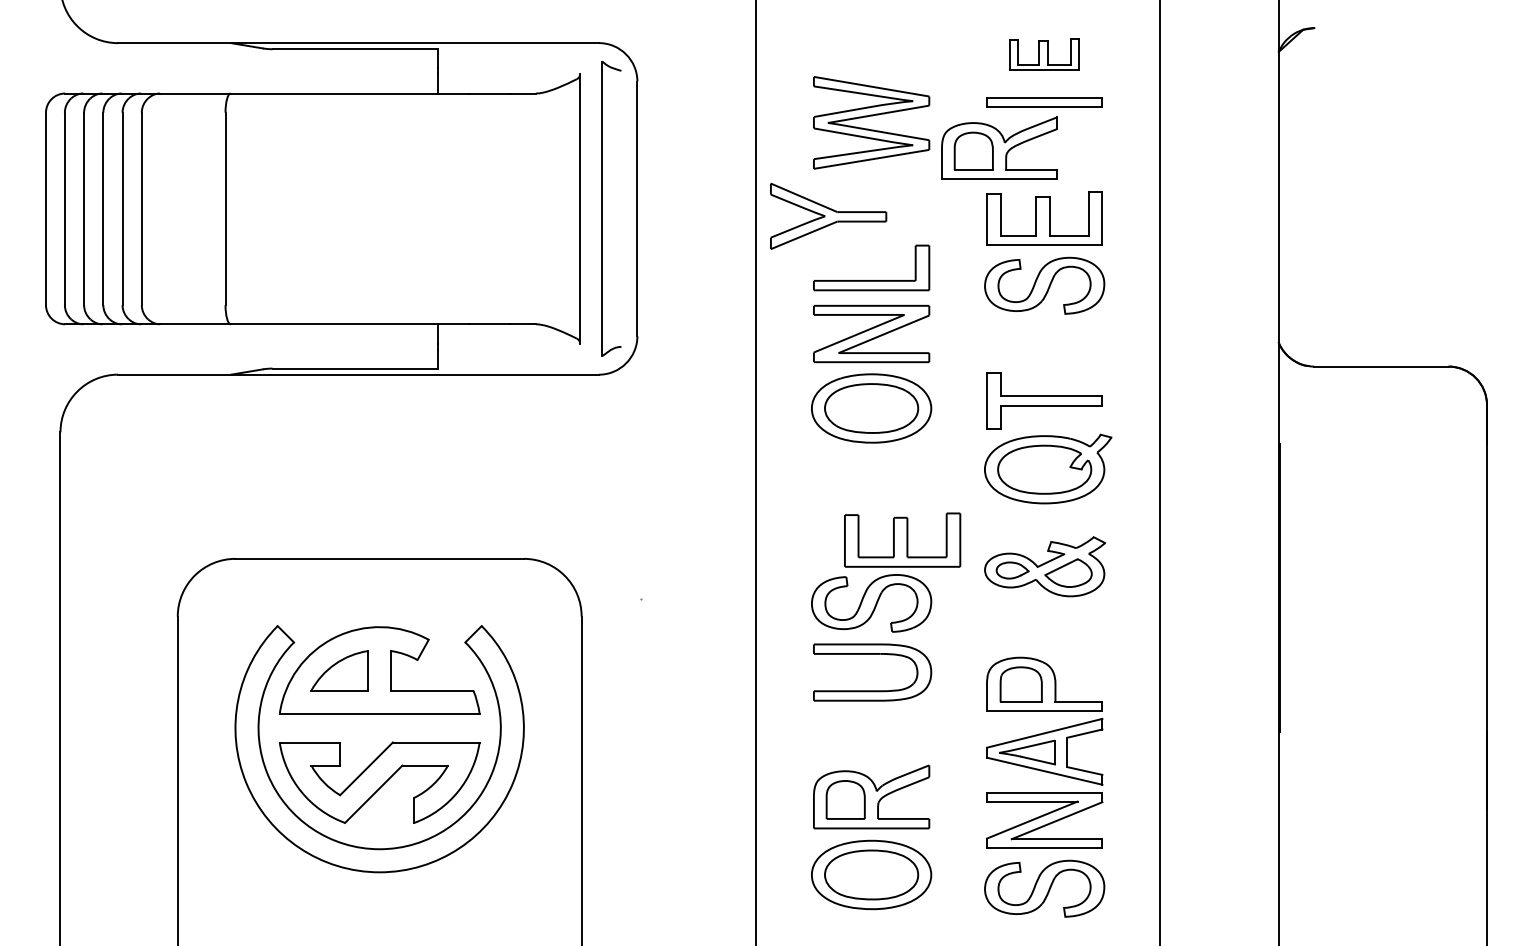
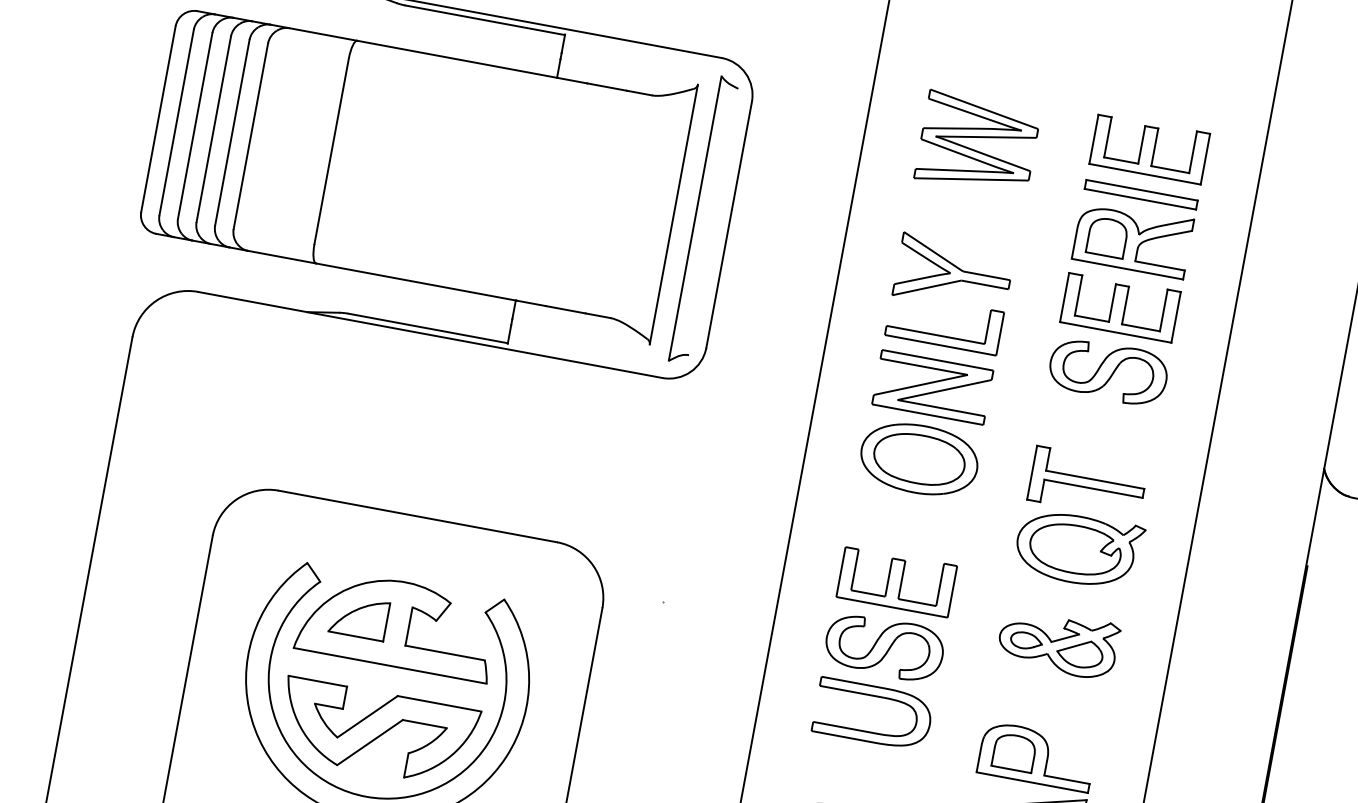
part: (1044, 54) -> (1149, 148), size x1.67
part: (871, 122) -> (977, 143), moved
part: (999, 147) -> (1132, 238), moved
part: (828, 215) -> (953, 273), moved
part: (902, 539) -> (896, 580), moved

